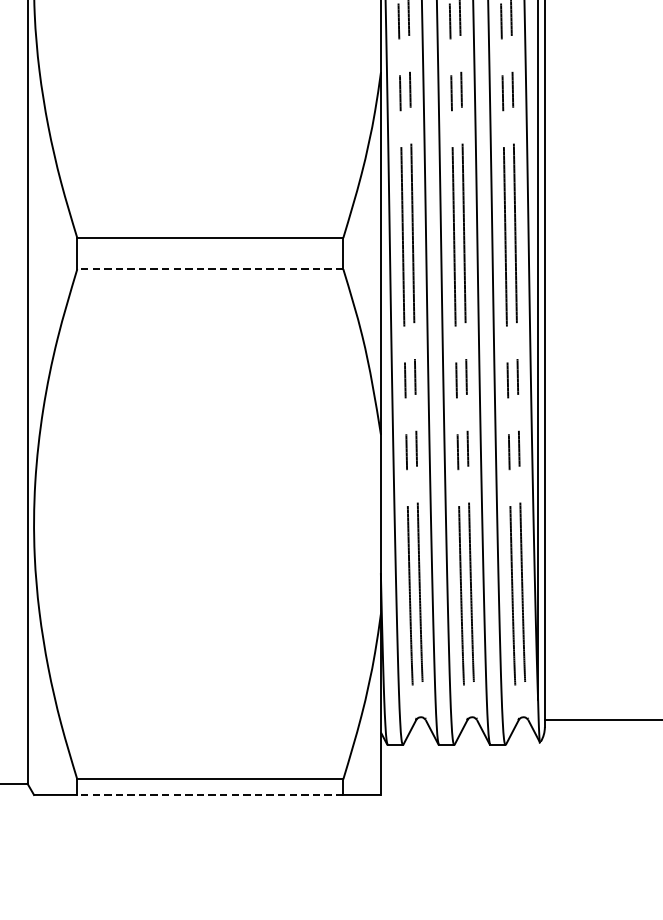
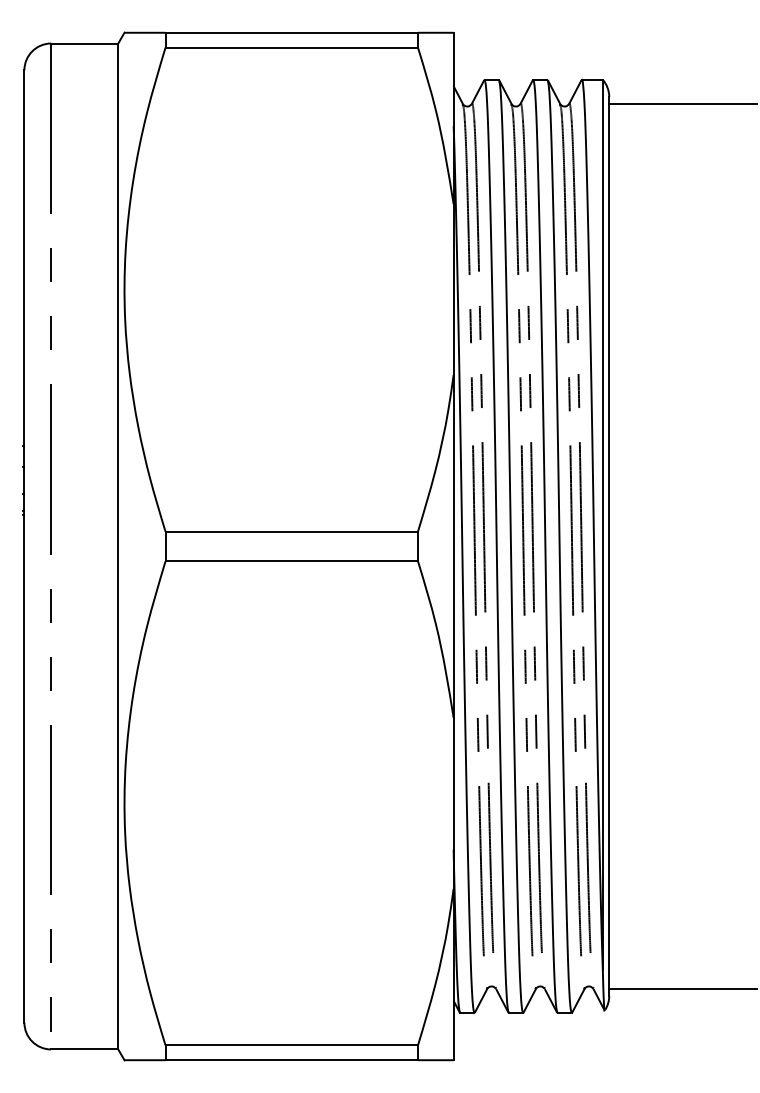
line: (210, 269) -> (291, 561), dashed -> solid
line: (210, 795) -> (291, 1060), dashed -> solid

